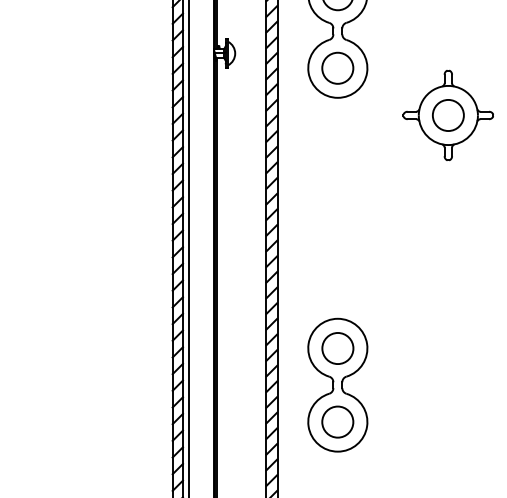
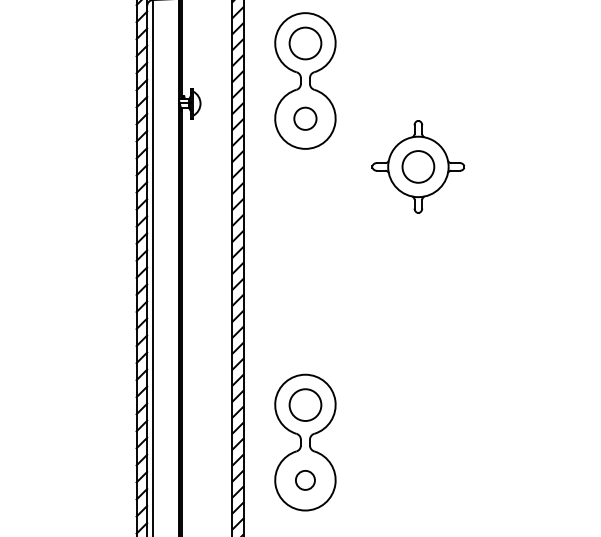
circle: (337, 68) -> (305, 118), size x0.7
circle: (337, 422) -> (305, 480), size x0.6

